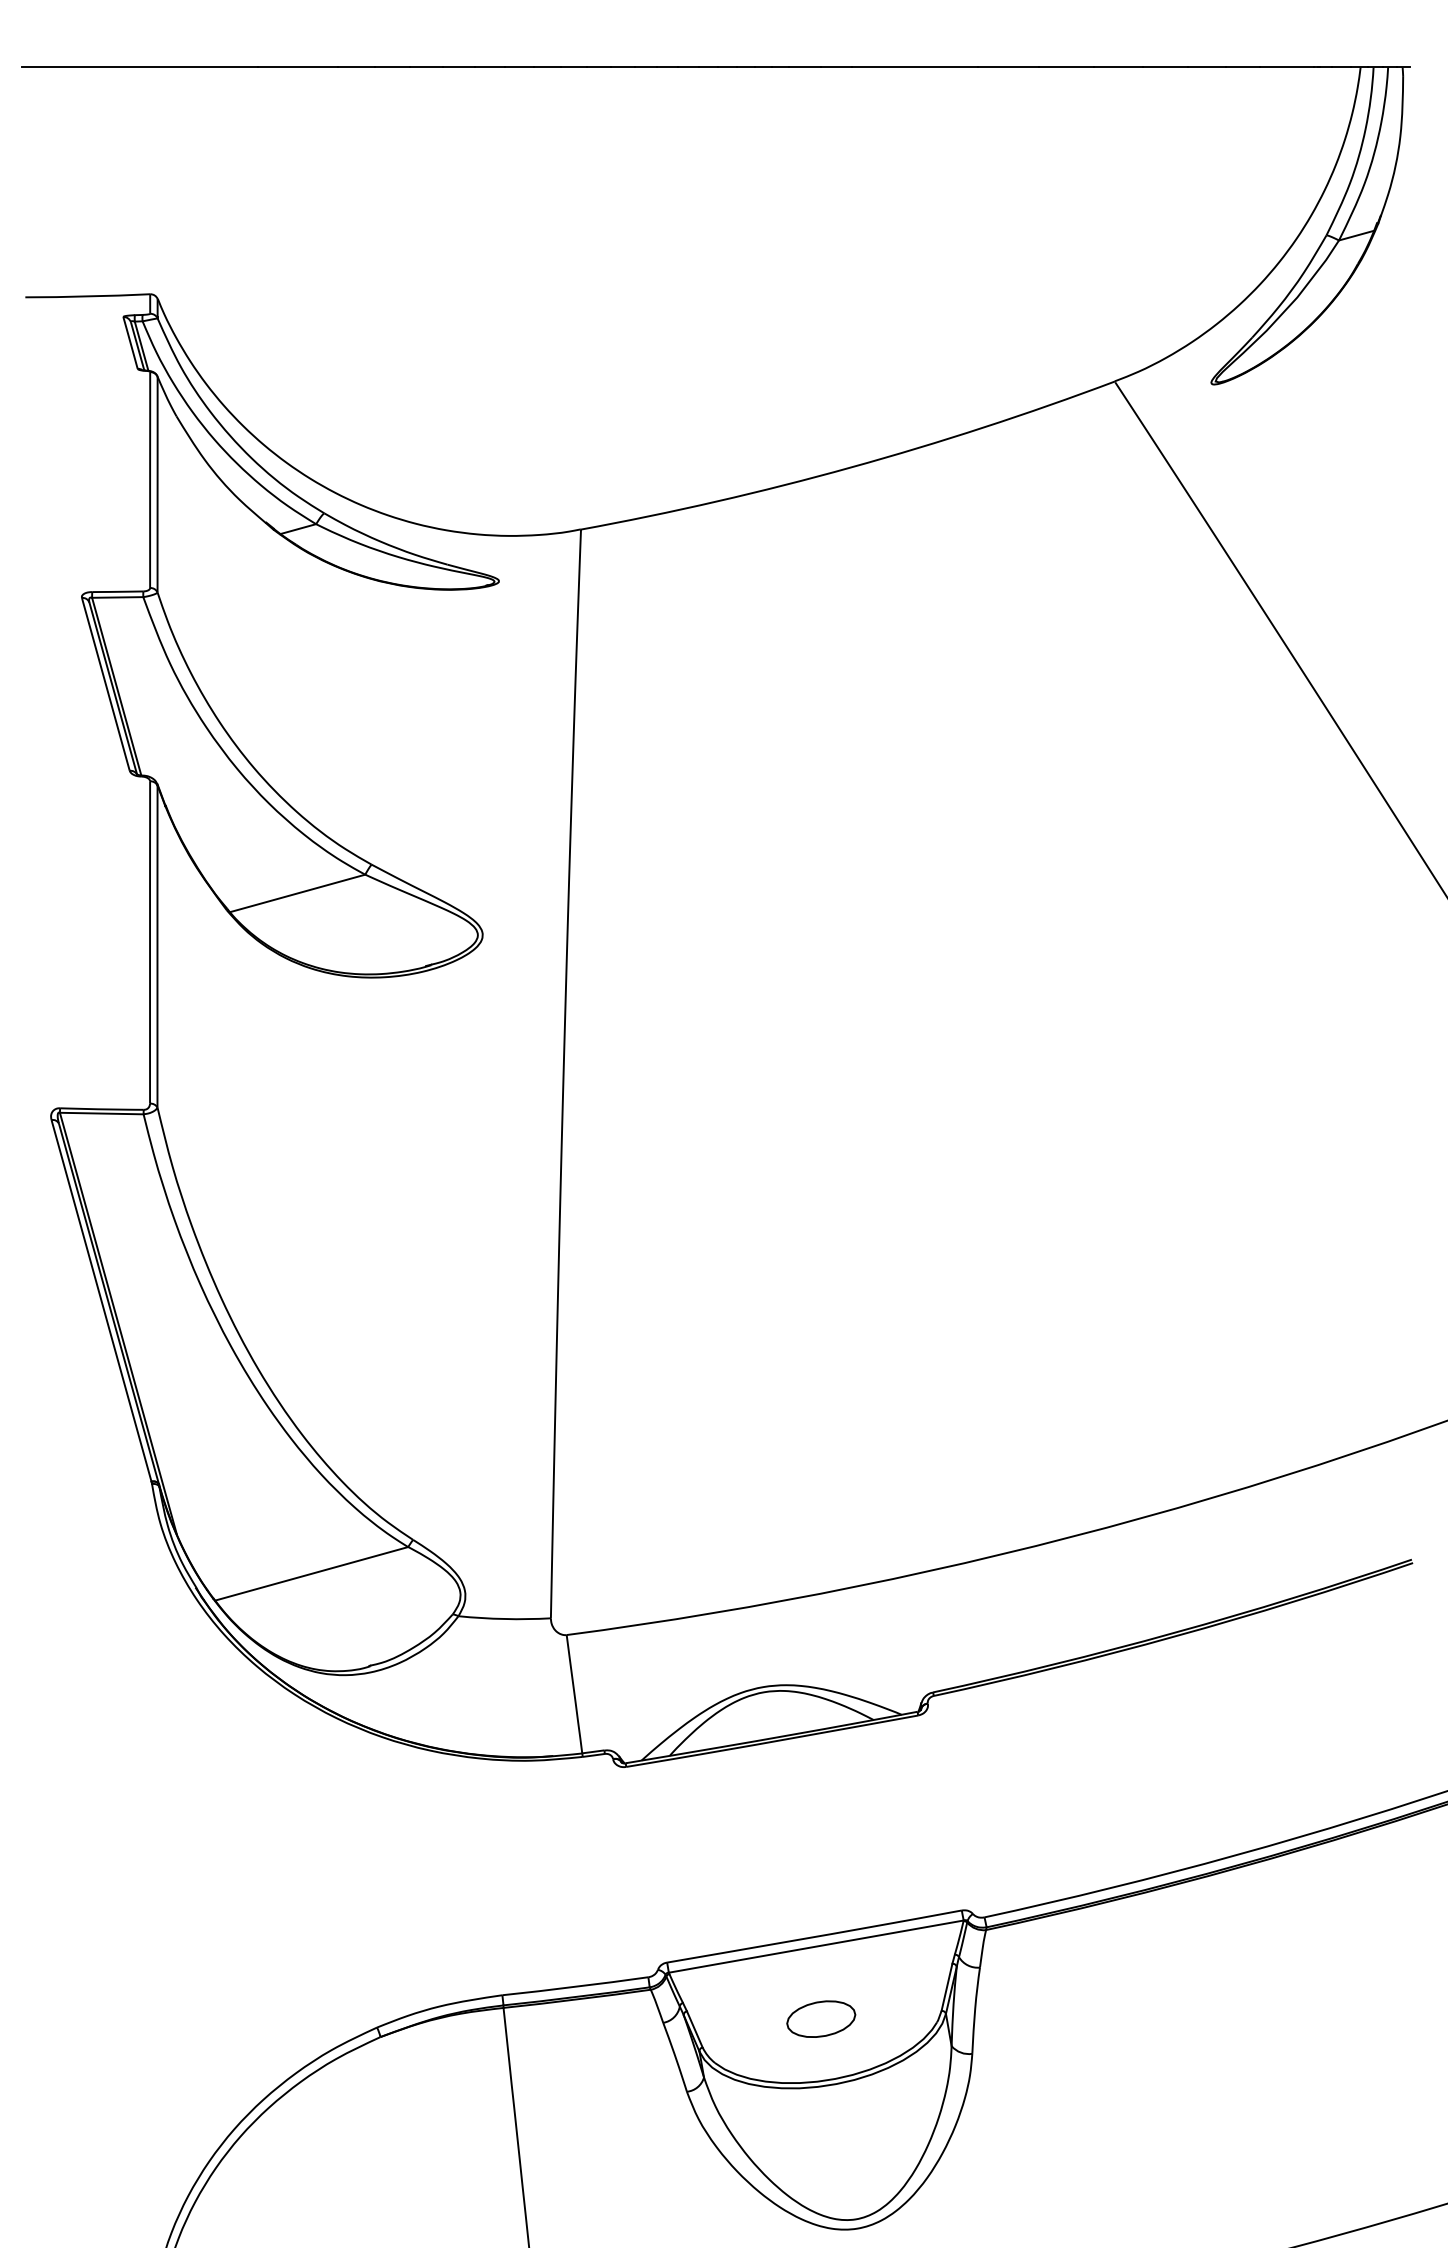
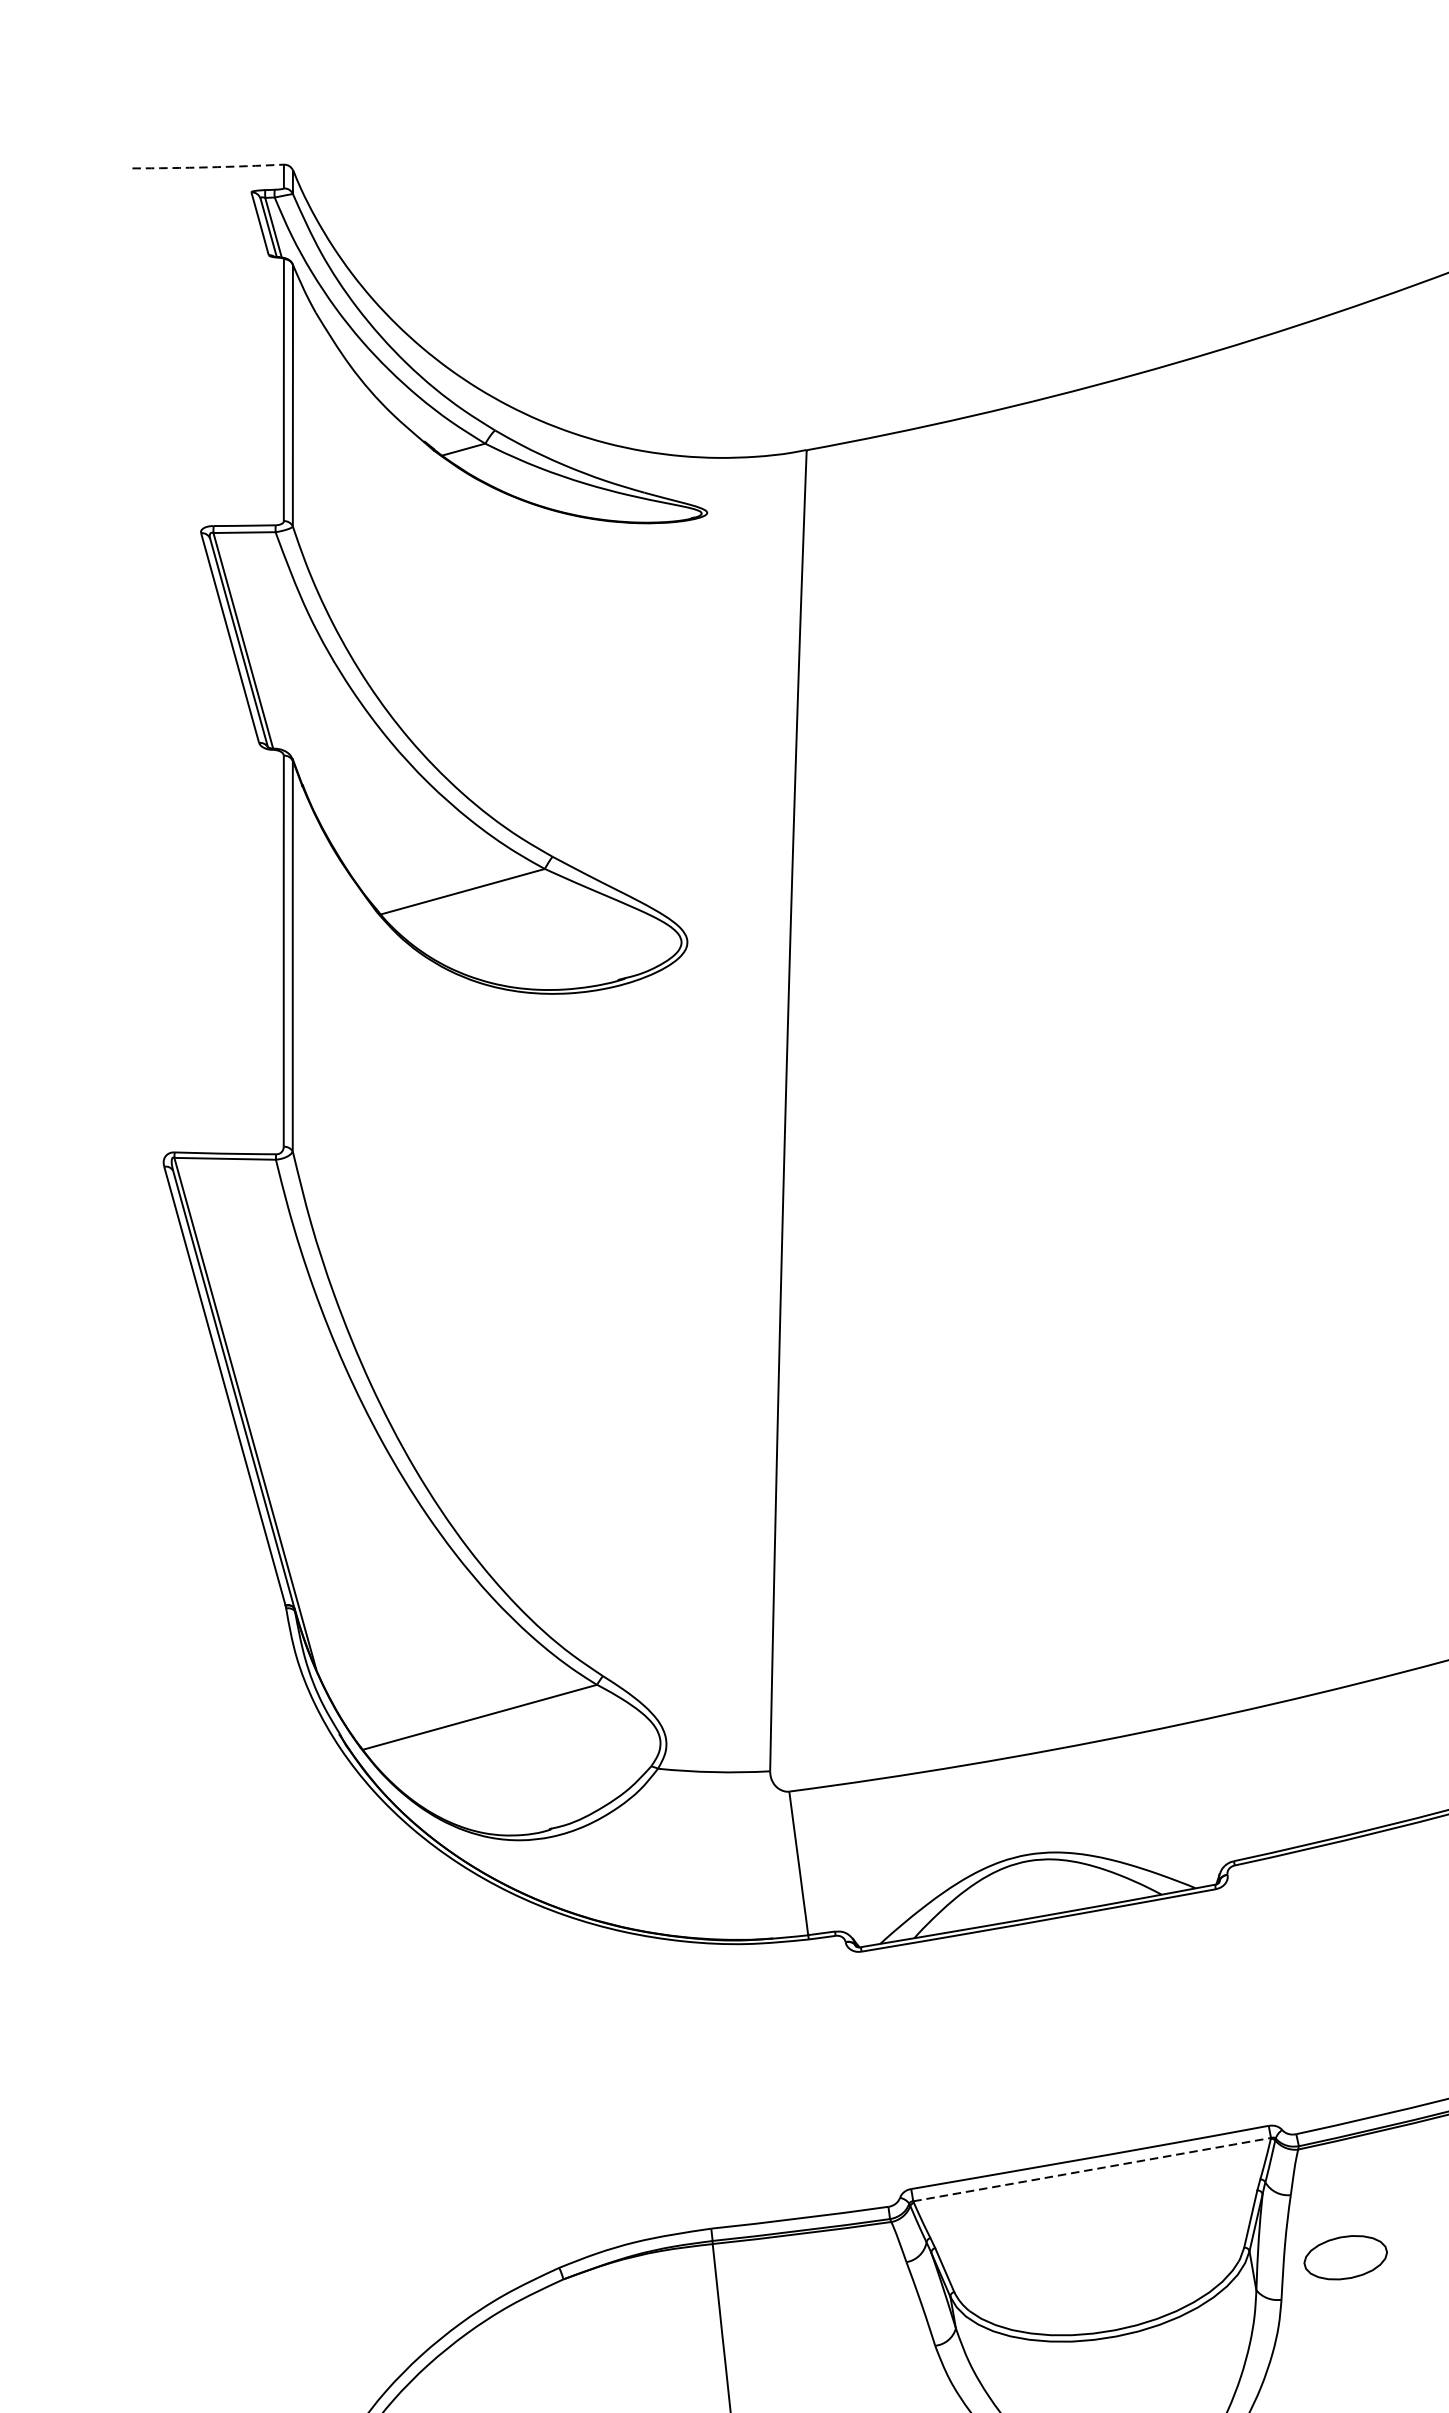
arc: (87, 296) -> (207, 167), solid -> dashed
line: (816, 1946) -> (1092, 2169), solid -> dashed
part: (821, 2018) -> (1346, 2256), moved

